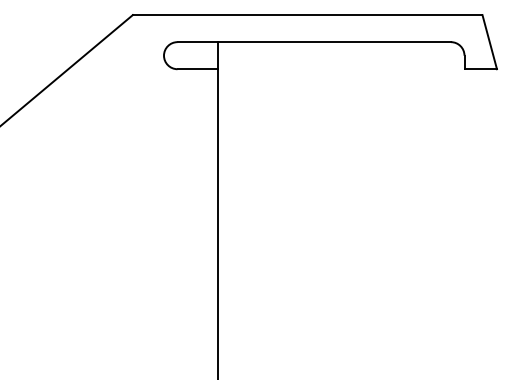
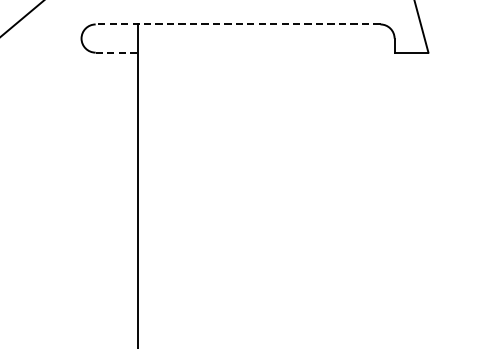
line: (314, 42) -> (238, 24), solid -> dashed
line: (198, 69) -> (117, 52), solid -> dashed

